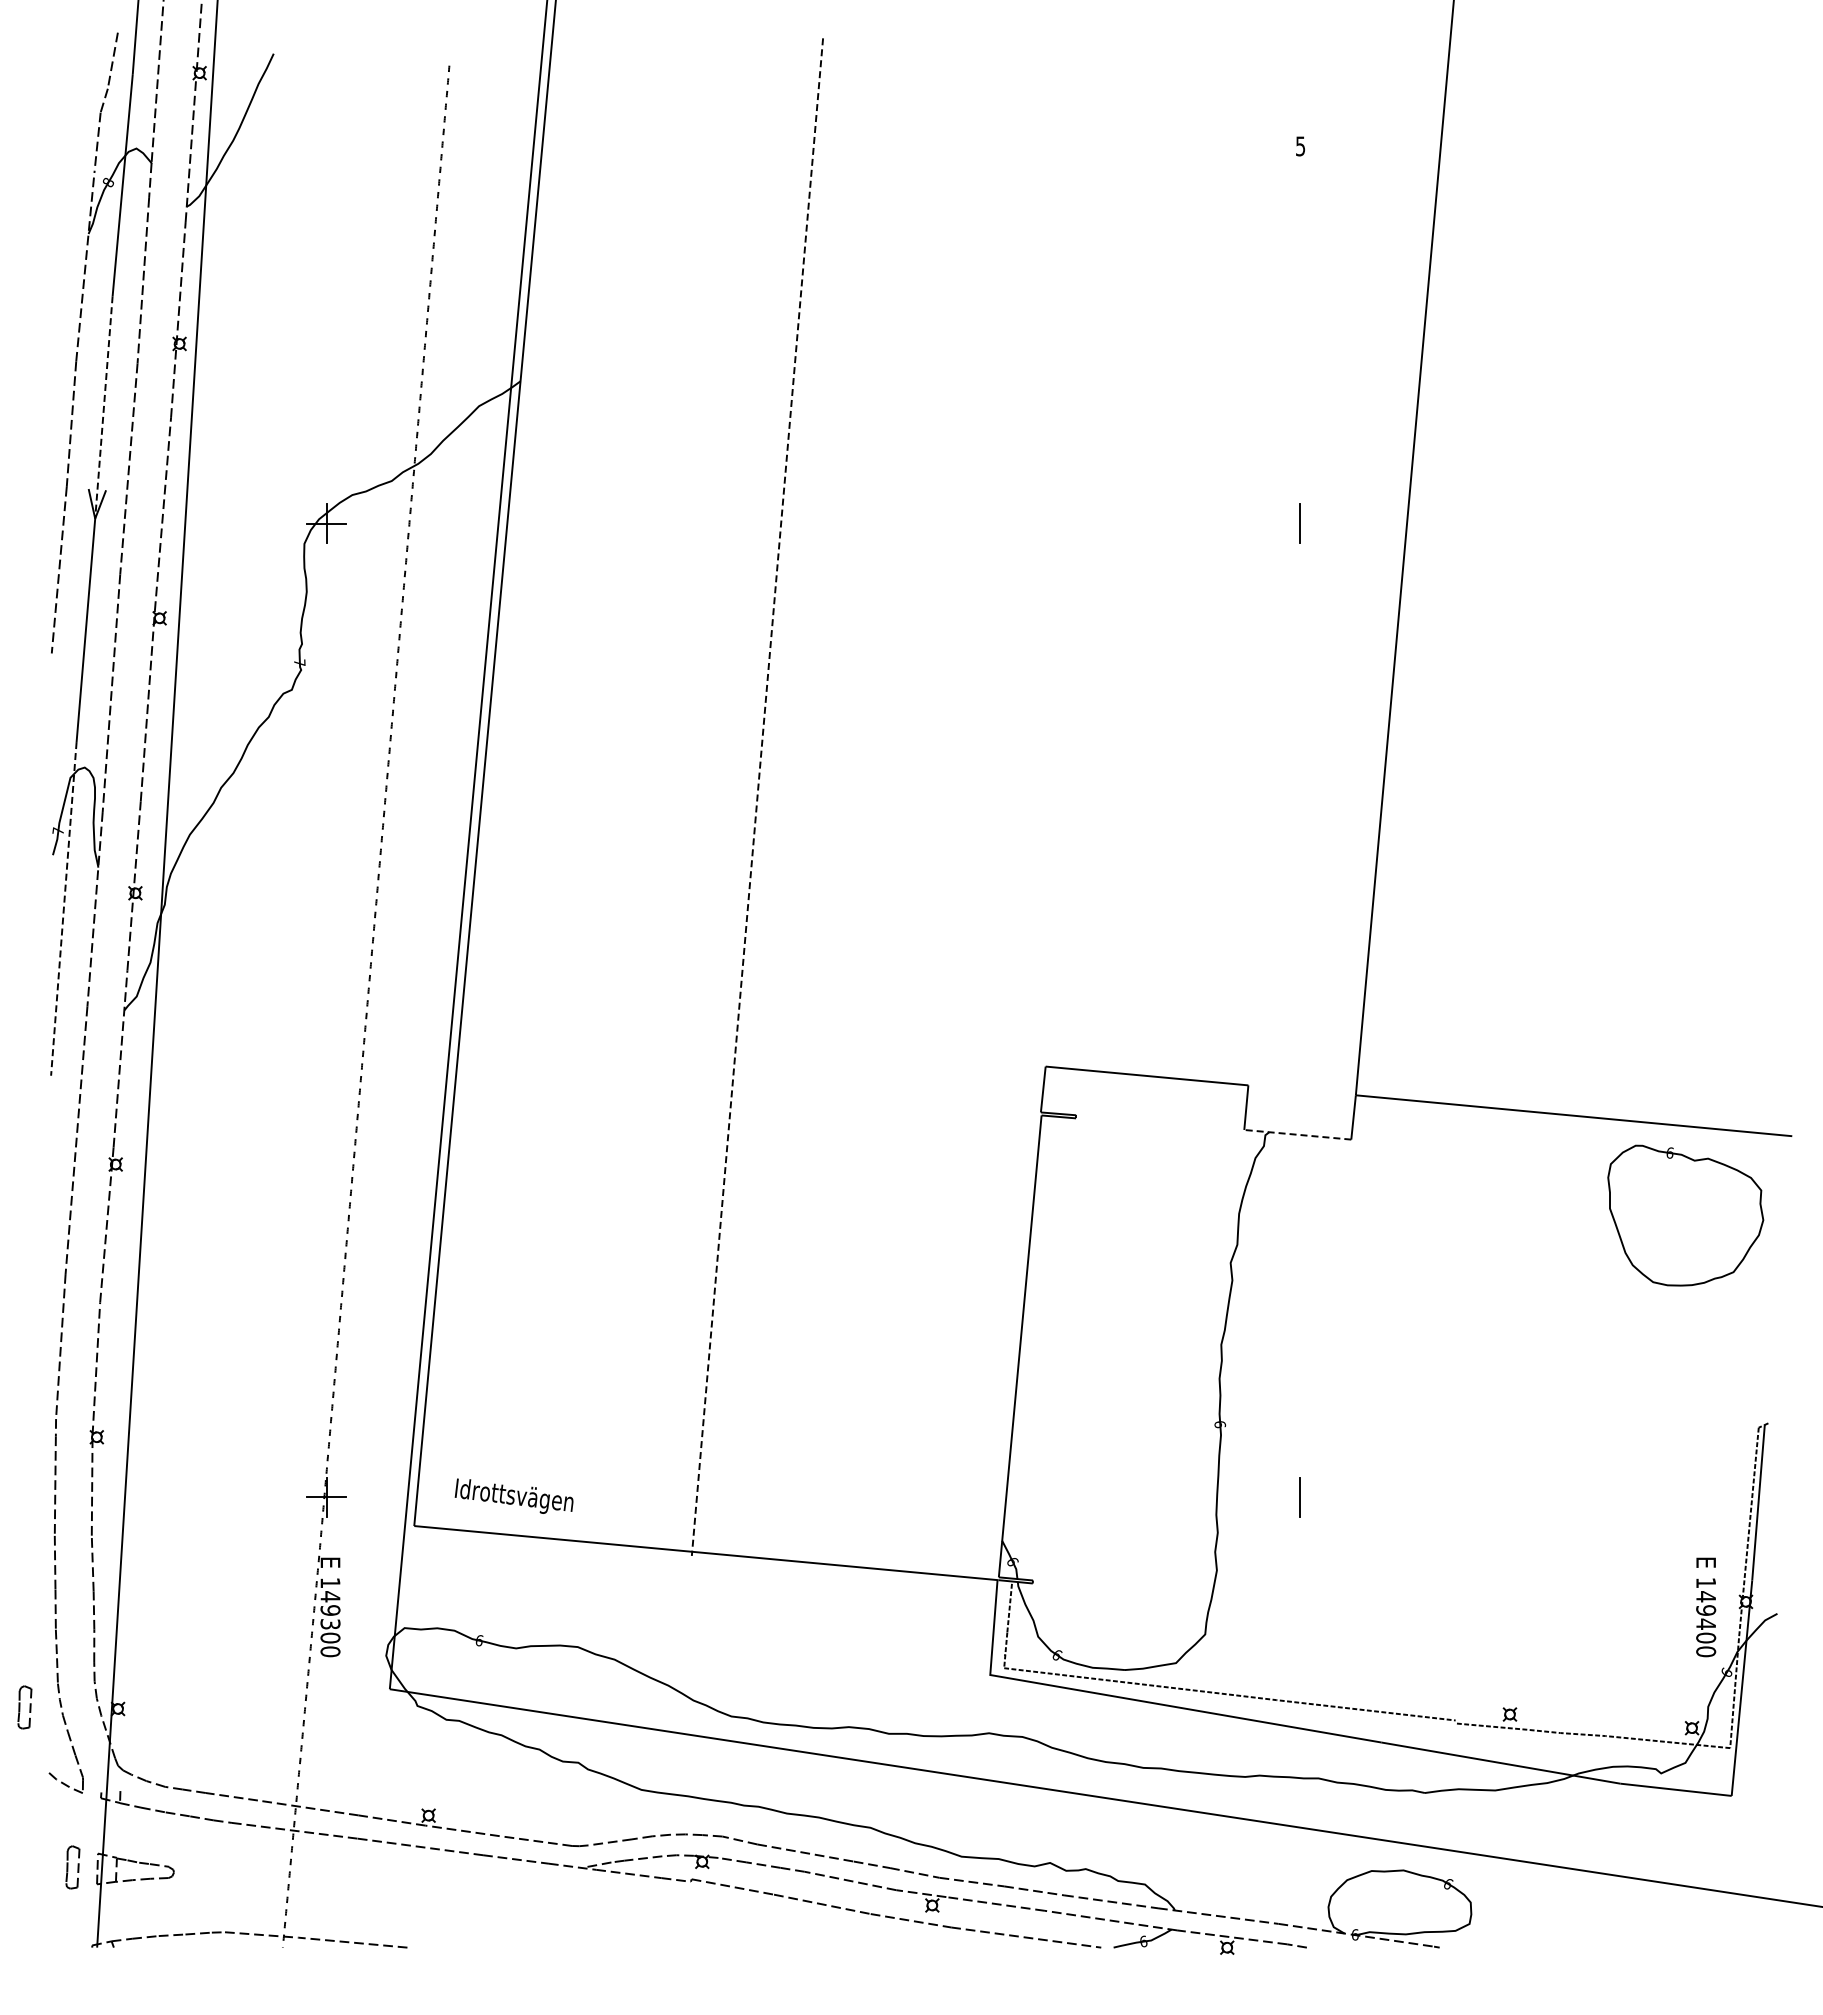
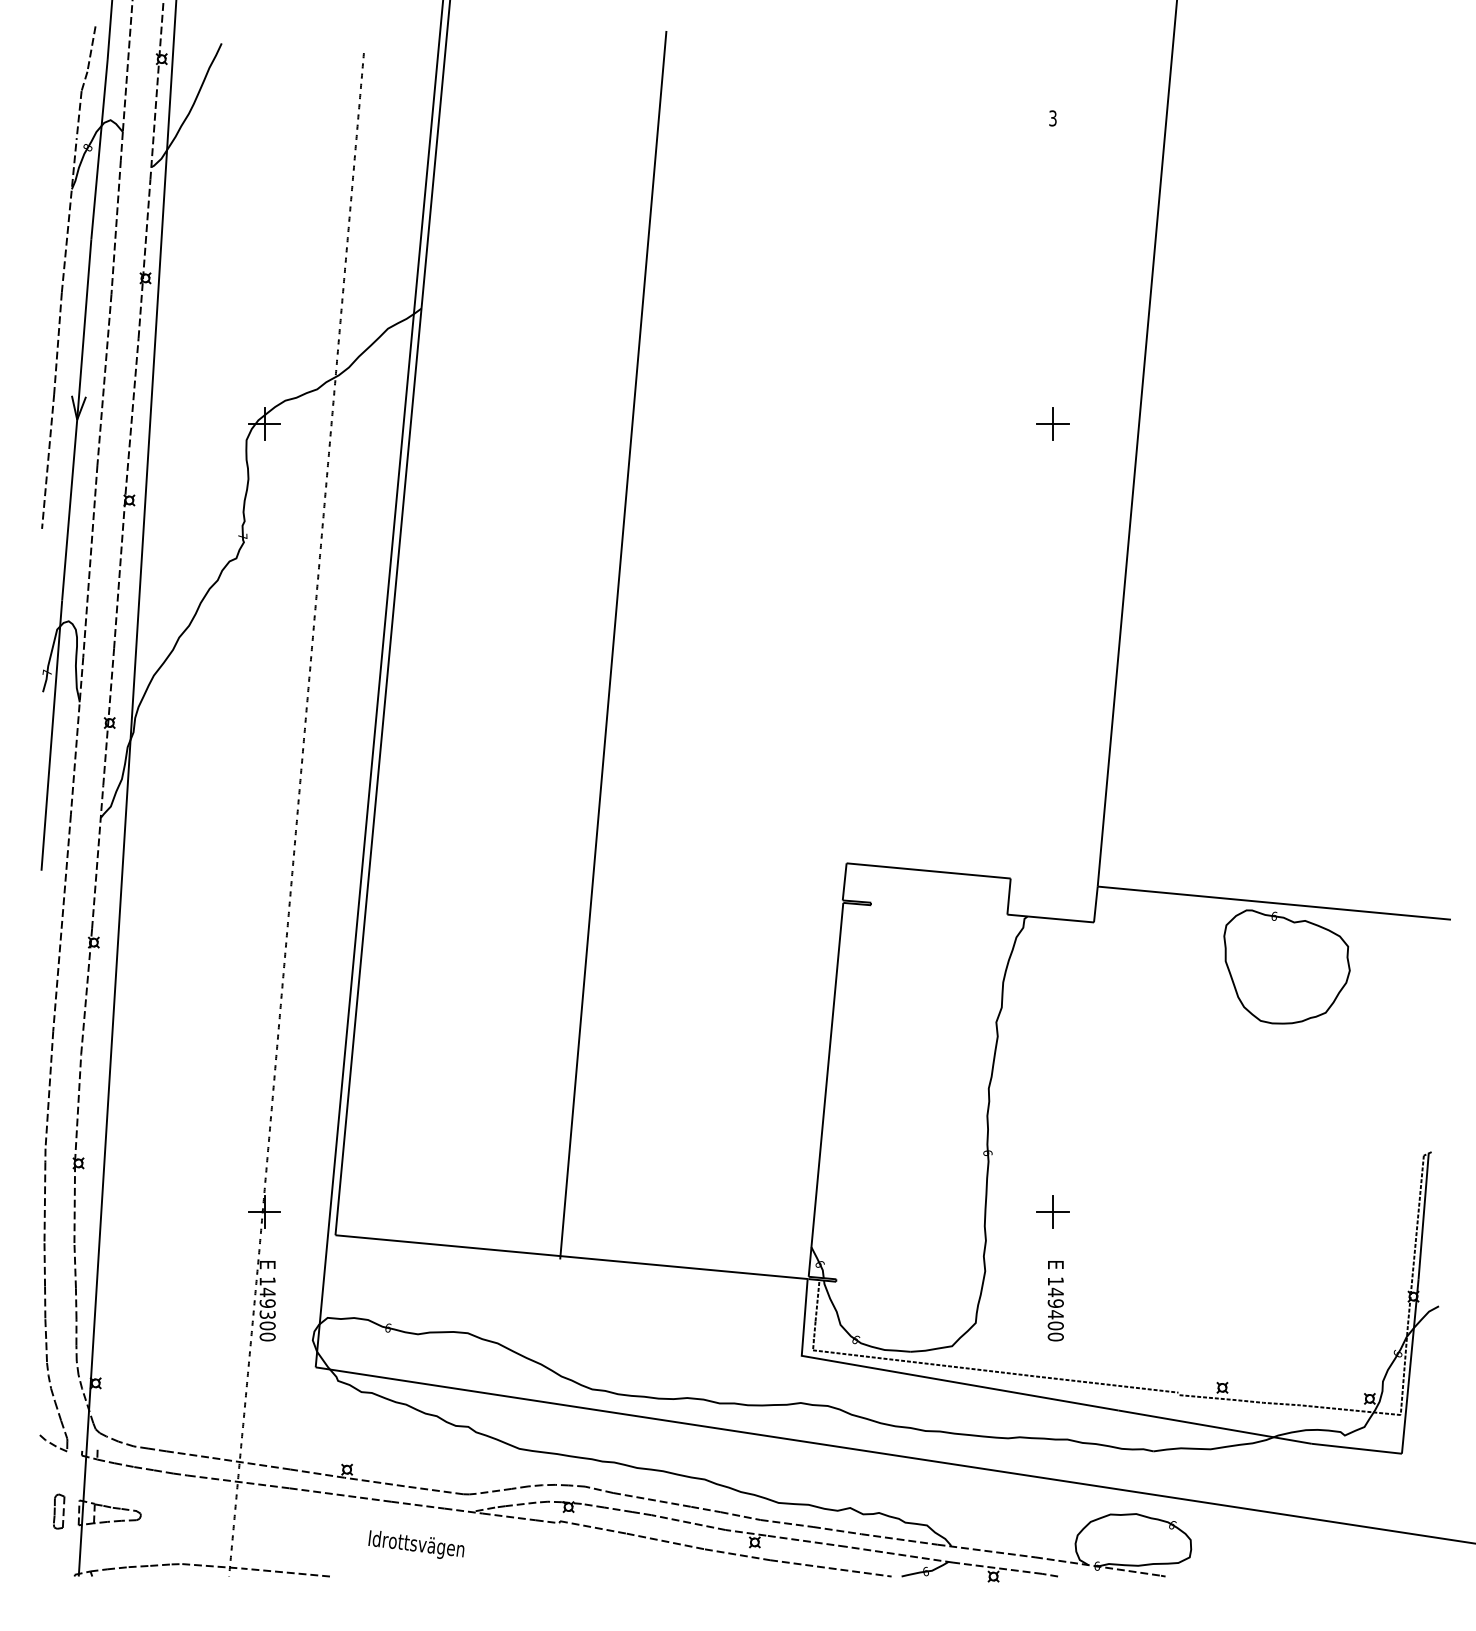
text: (1300, 145) -> (1052, 117), 5 -> 3
line: (103, 406) -> (83, 328), dashed -> solid
line: (1300, 523) -> (1052, 423), added
line: (757, 797) -> (613, 645), dashed -> solid
line: (63, 909) -> (51, 736), dashed -> solid
line: (1297, 1134) -> (1050, 918), dashed -> solid
part: (1685, 1215) -> (1286, 966), moved
text: (513, 1495) -> (415, 1544), moved
line: (1300, 1497) -> (1052, 1212), added
text: (1706, 1607) -> (1056, 1301), moved
part: (24, 1707) -> (19, 1382), removed

